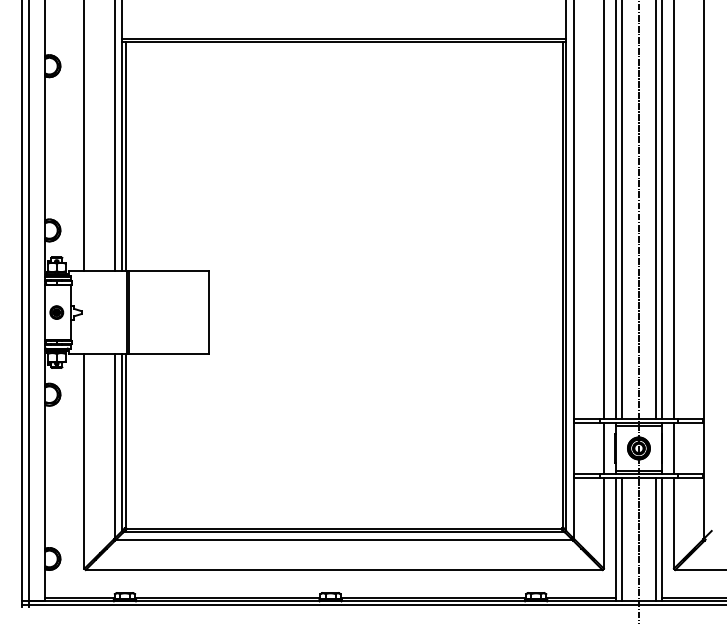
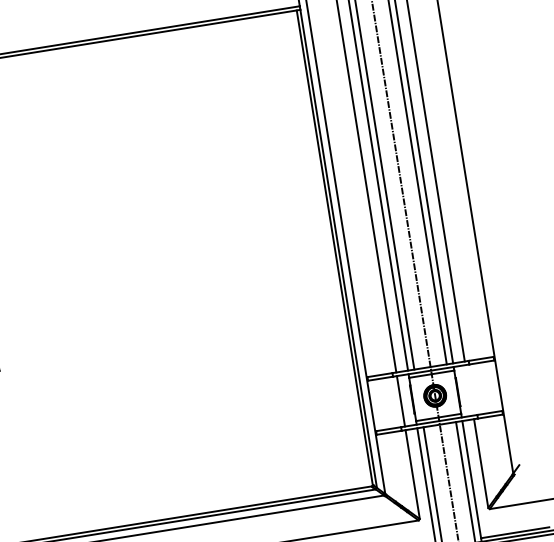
line: (673, 448) -> (469, 390), removed

